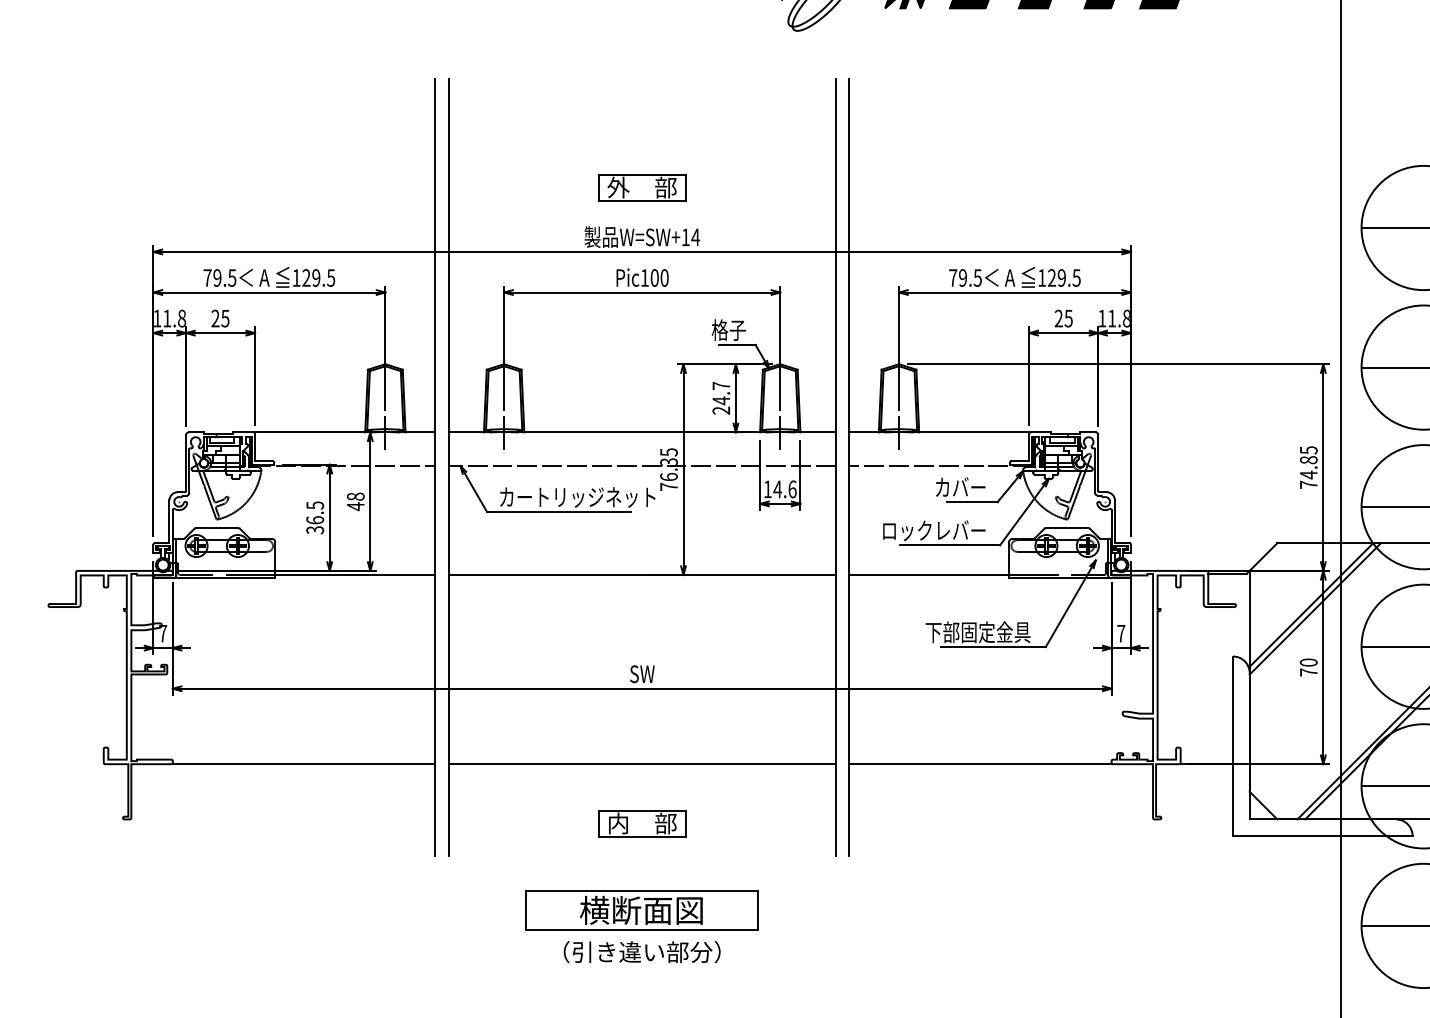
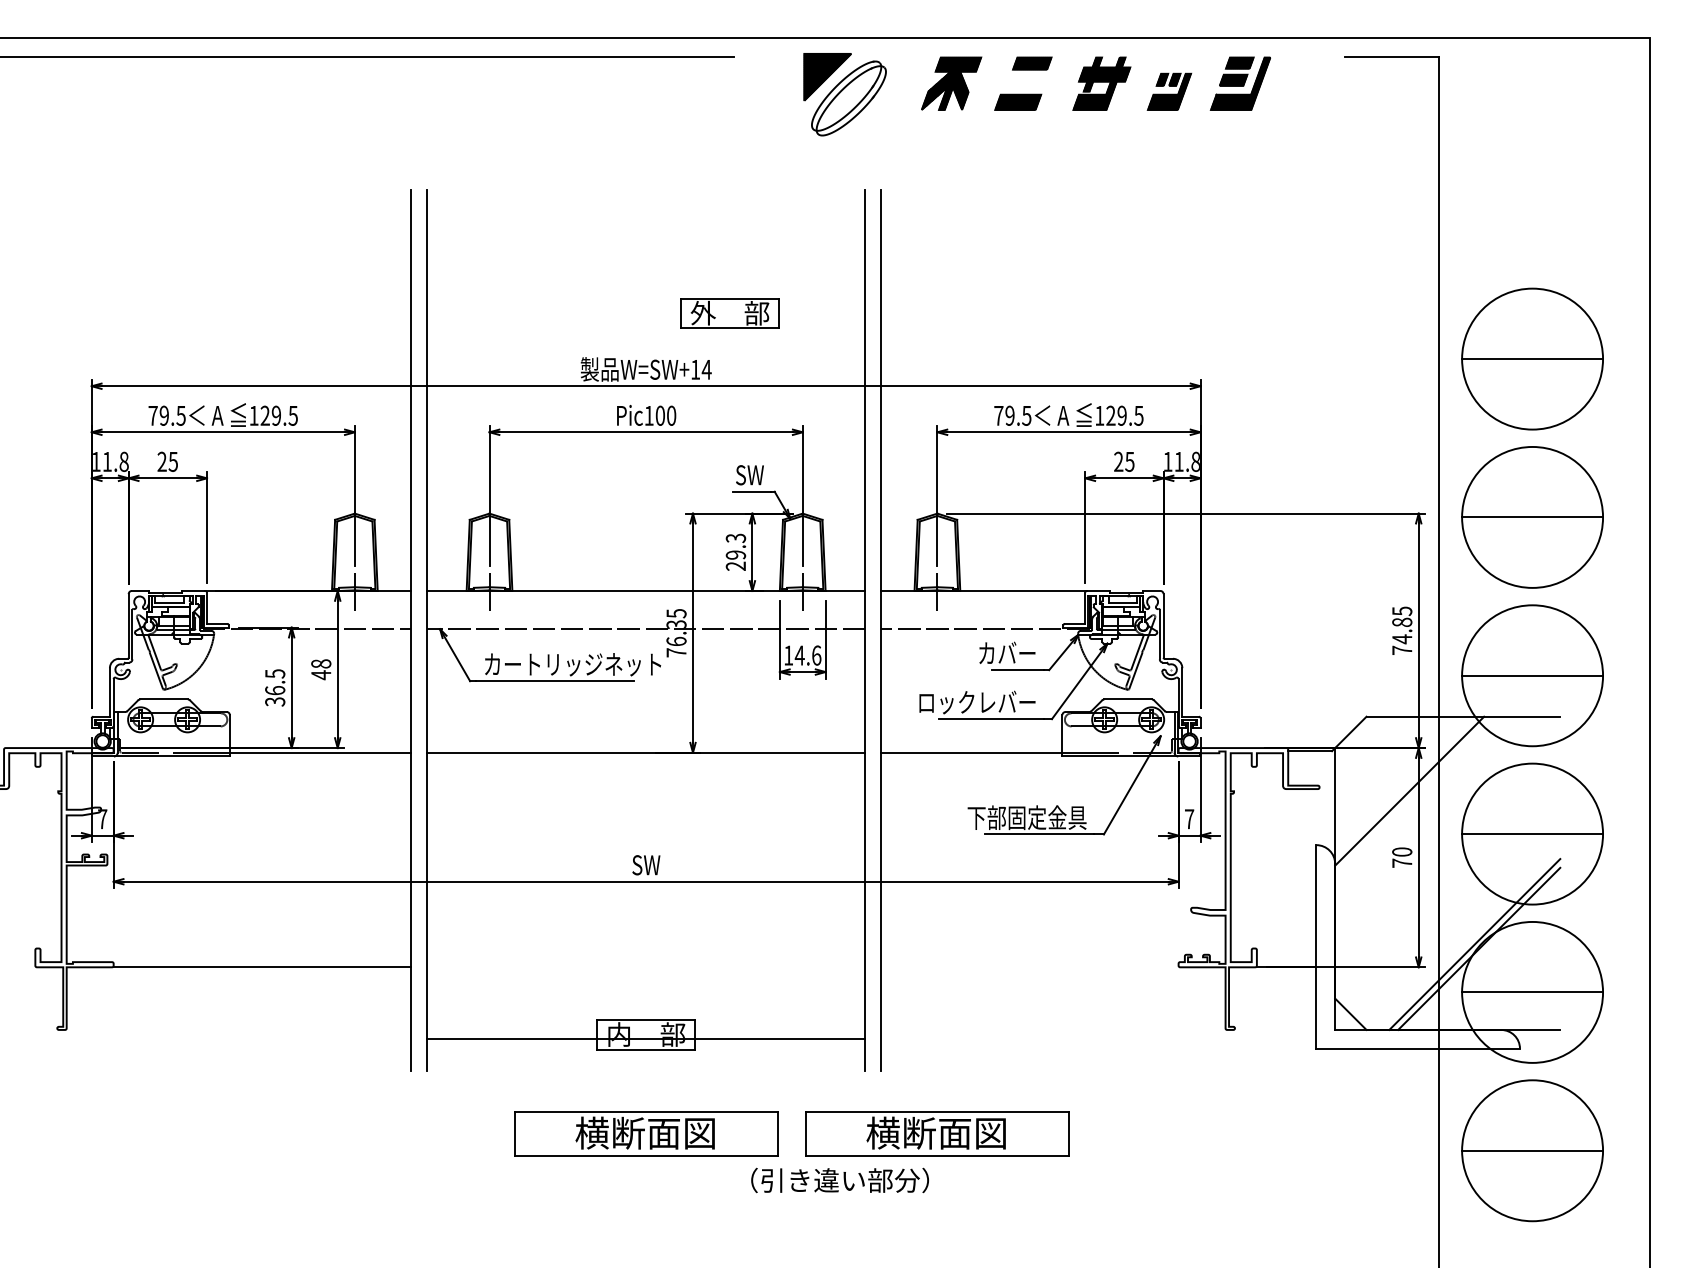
part: (641, 187) -> (729, 313), moved
text: (728, 329) -> (744, 474), 格子 -> SW
text: (720, 393) -> (735, 546), 24.7 -> 29.3
line: (1311, 604) -> (1405, 786), removed
line: (641, 764) -> (645, 1039), moved
line: (980, 764) -> (1029, 967), removed
part: (899, 910) -> (937, 1133), added
text: (641, 952) -> (839, 1180), moved

